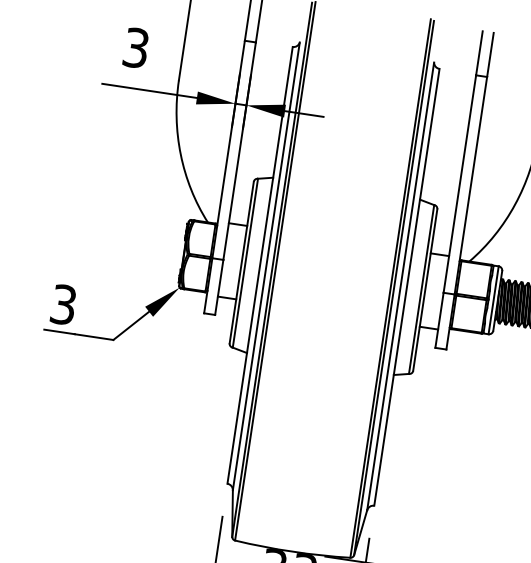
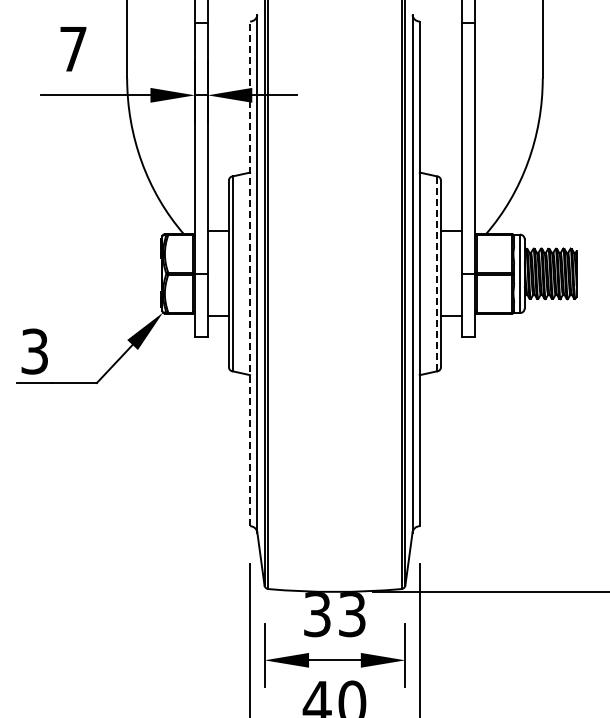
text: (136, 48) -> (73, 49), 3 -> 7
line: (260, 265) -> (250, 273), solid -> dashed
line: (421, 289) -> (436, 273), solid -> dashed

